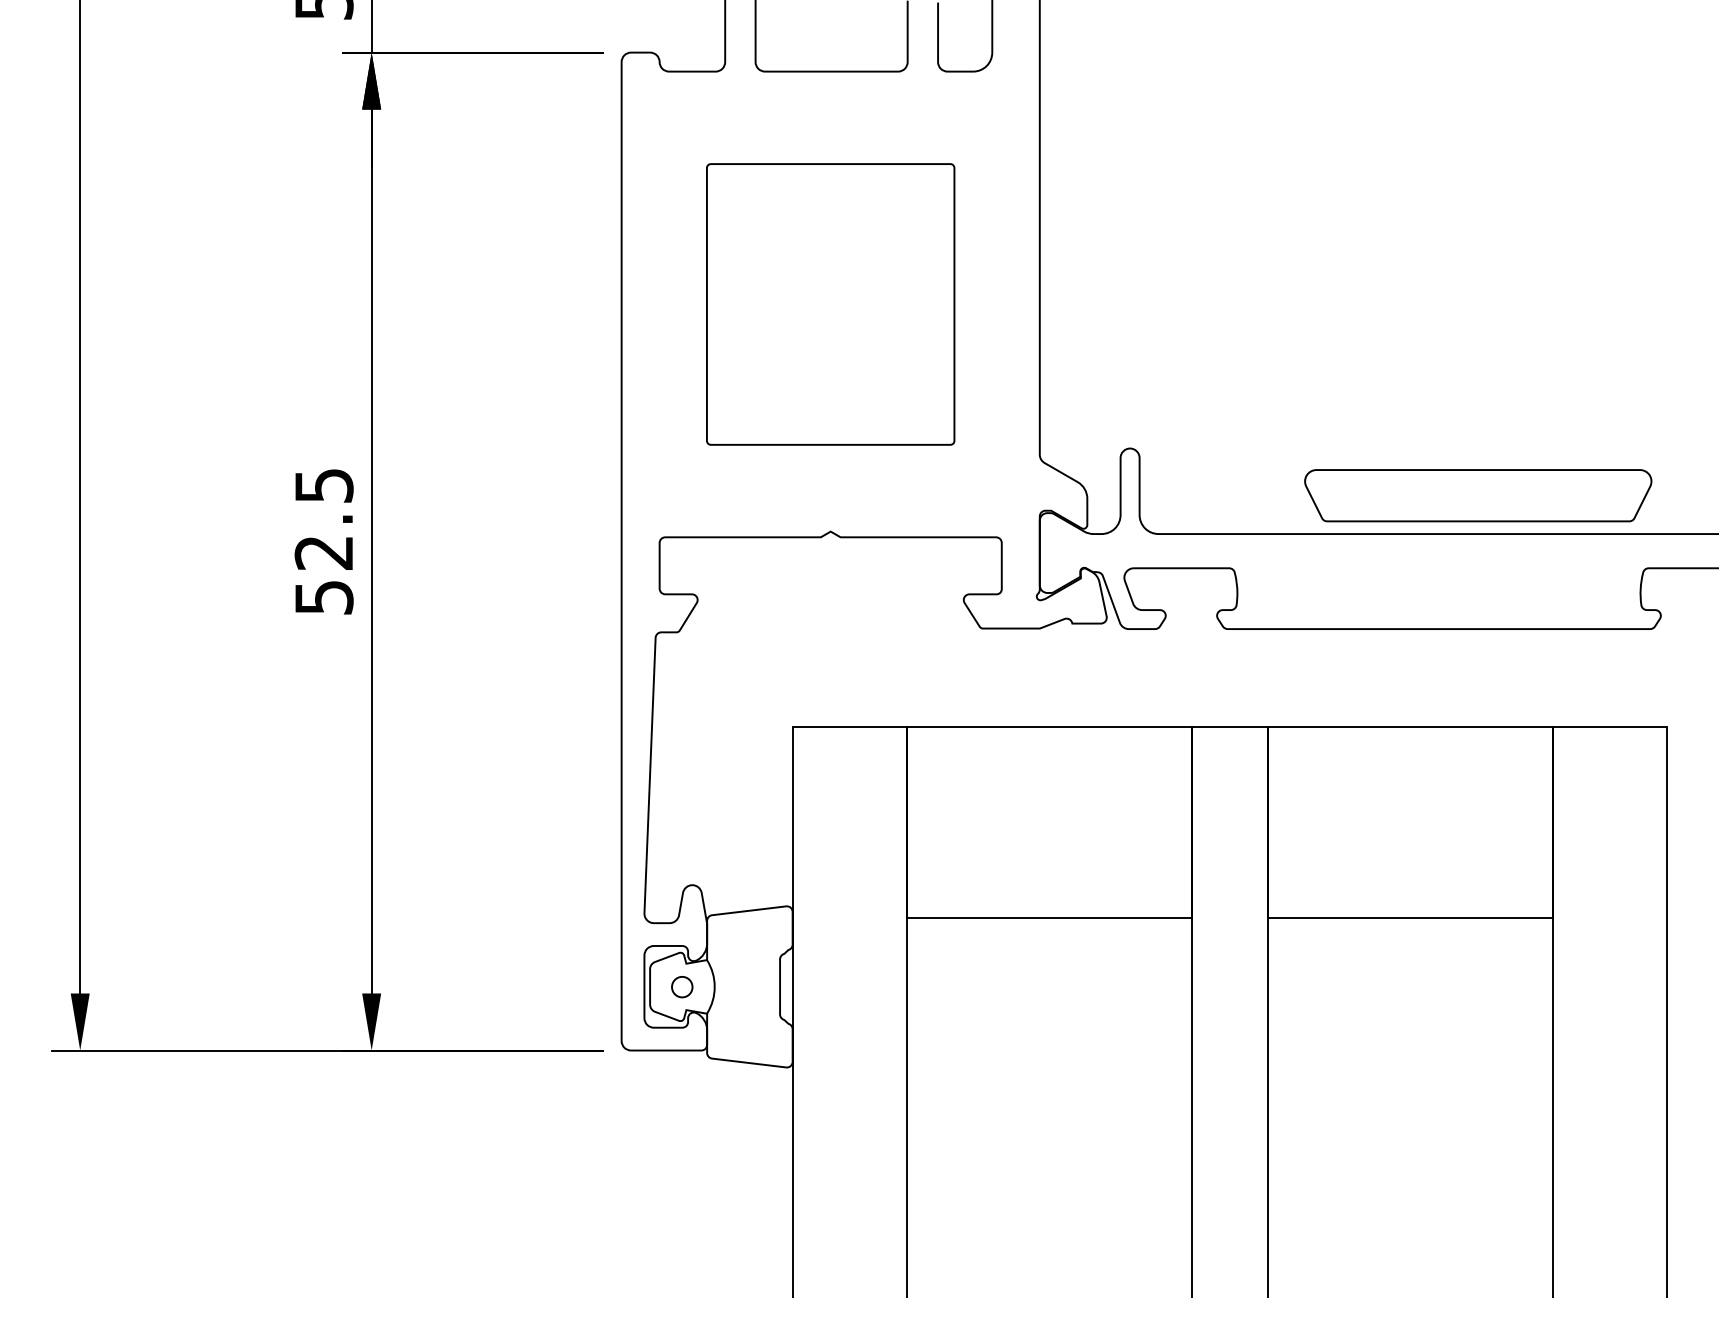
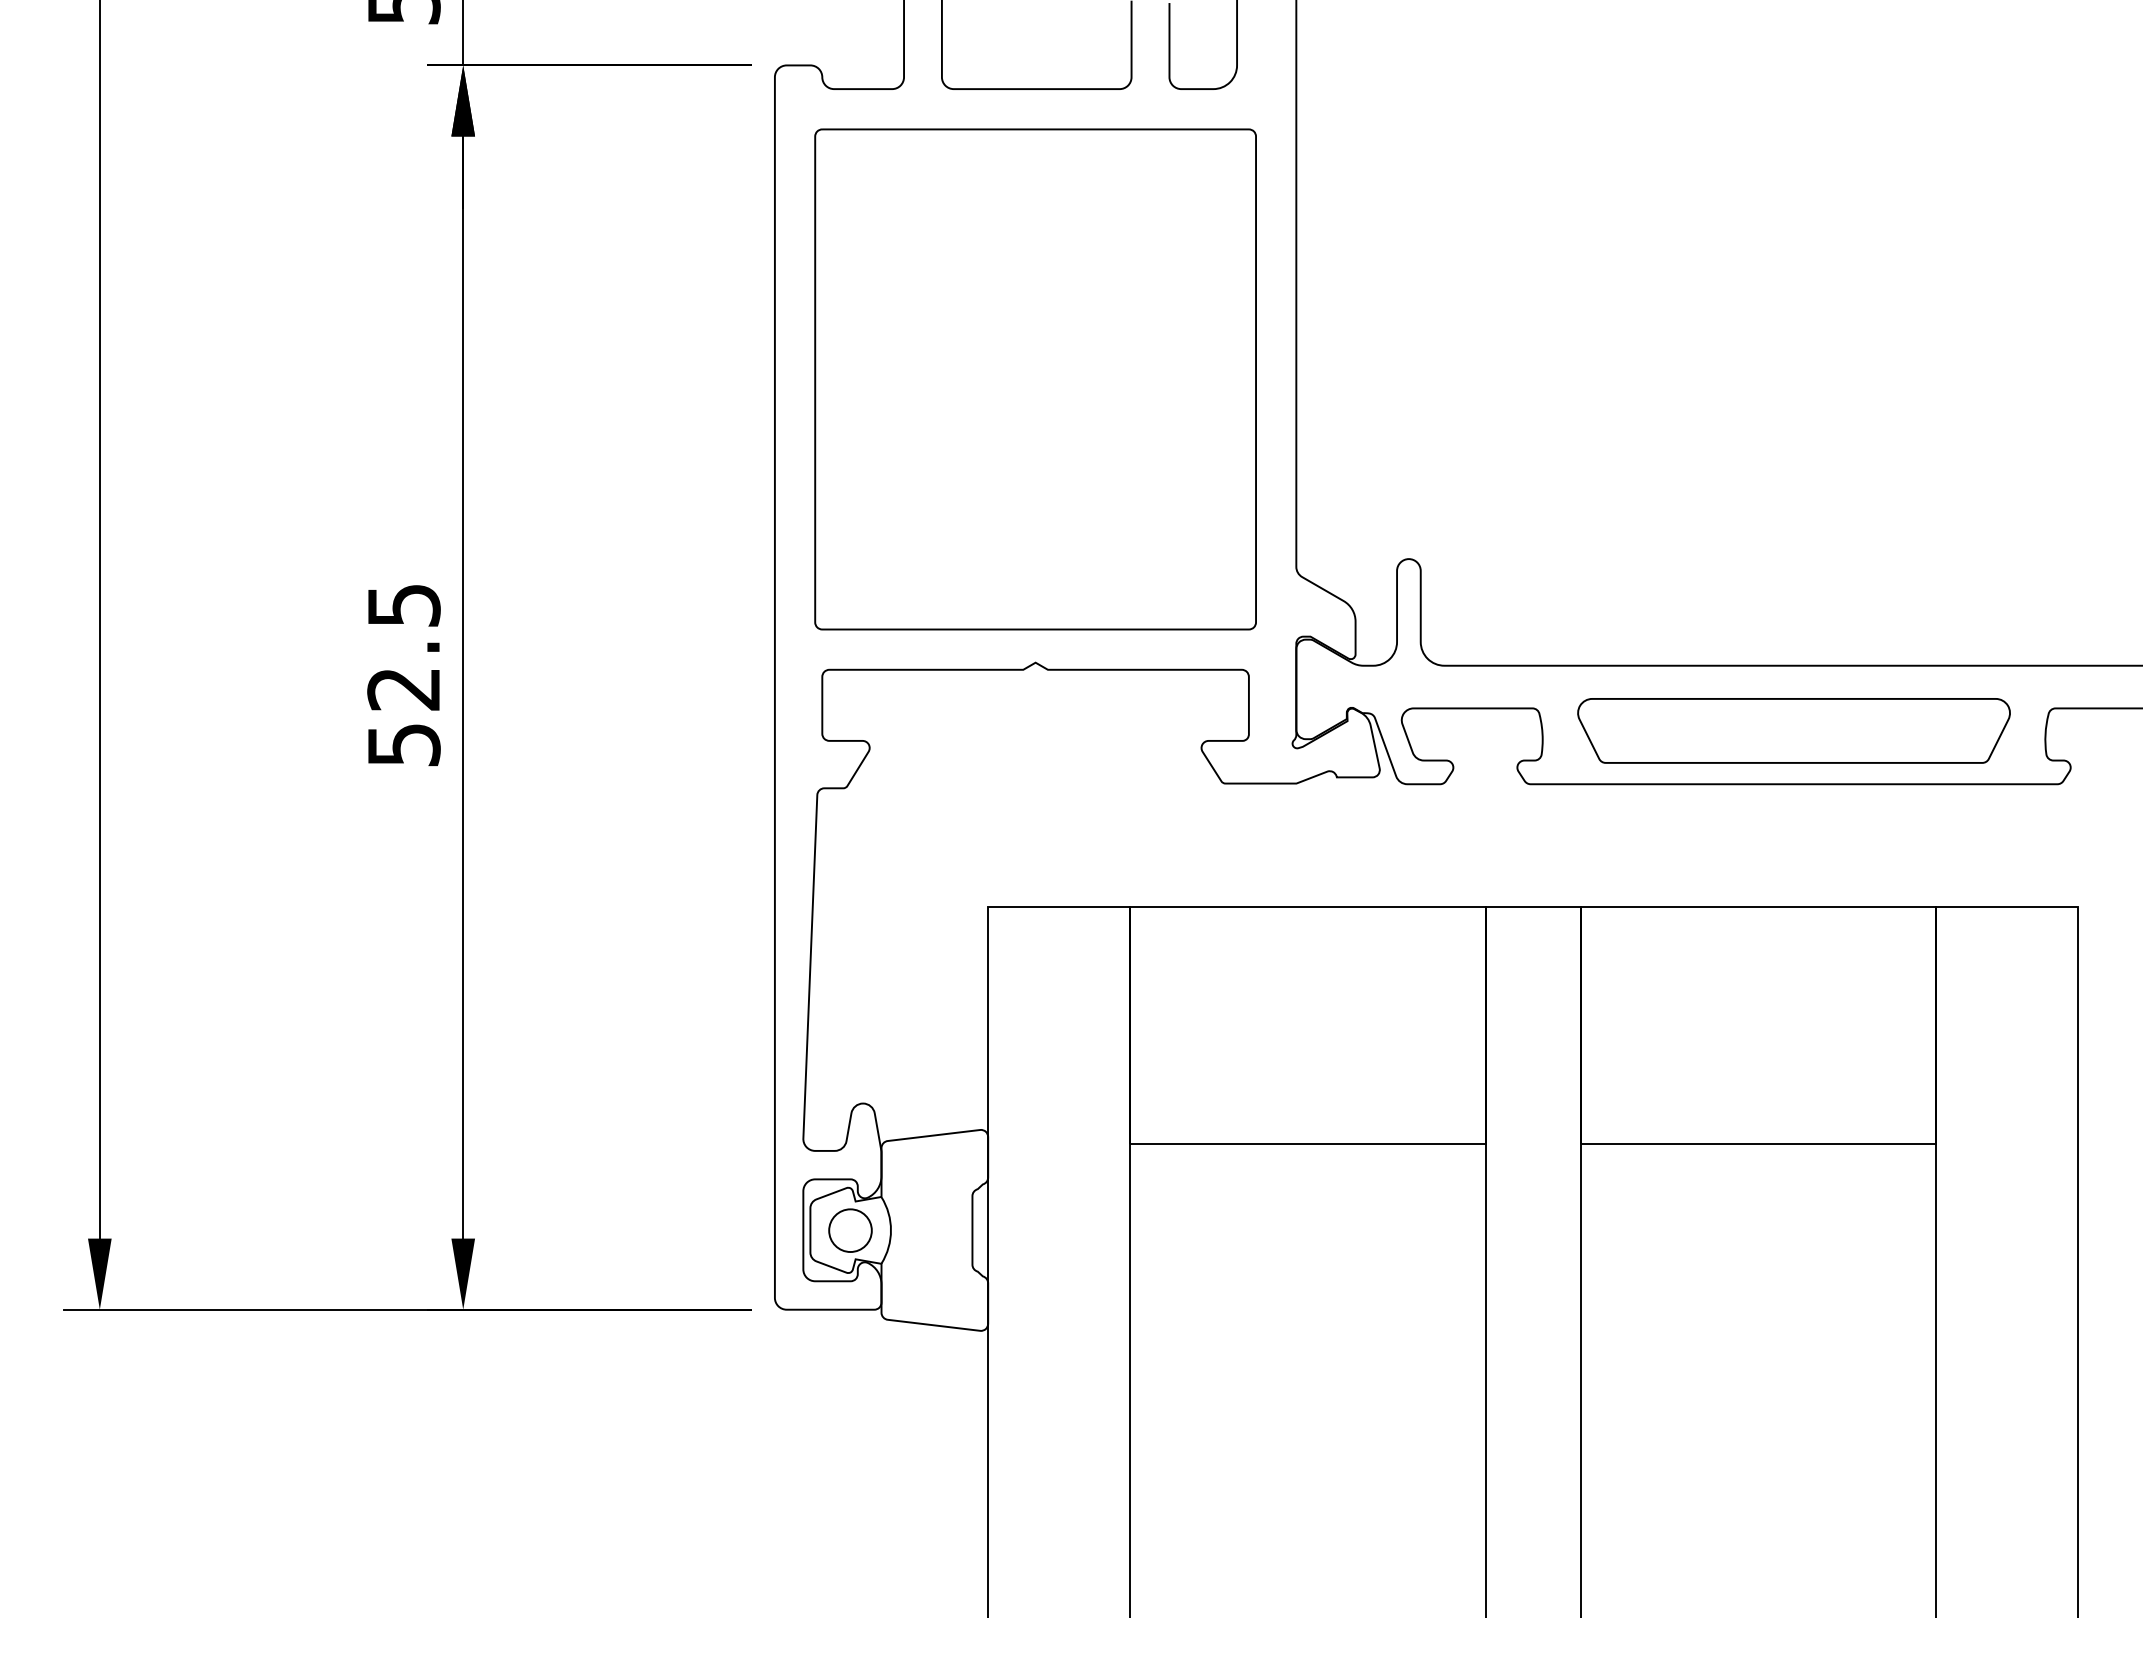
part: (830, 304) -> (1035, 379), size x1.43
part: (1477, 495) -> (1793, 730), moved
circle: (682, 986) -> (850, 1230), size x1.67

